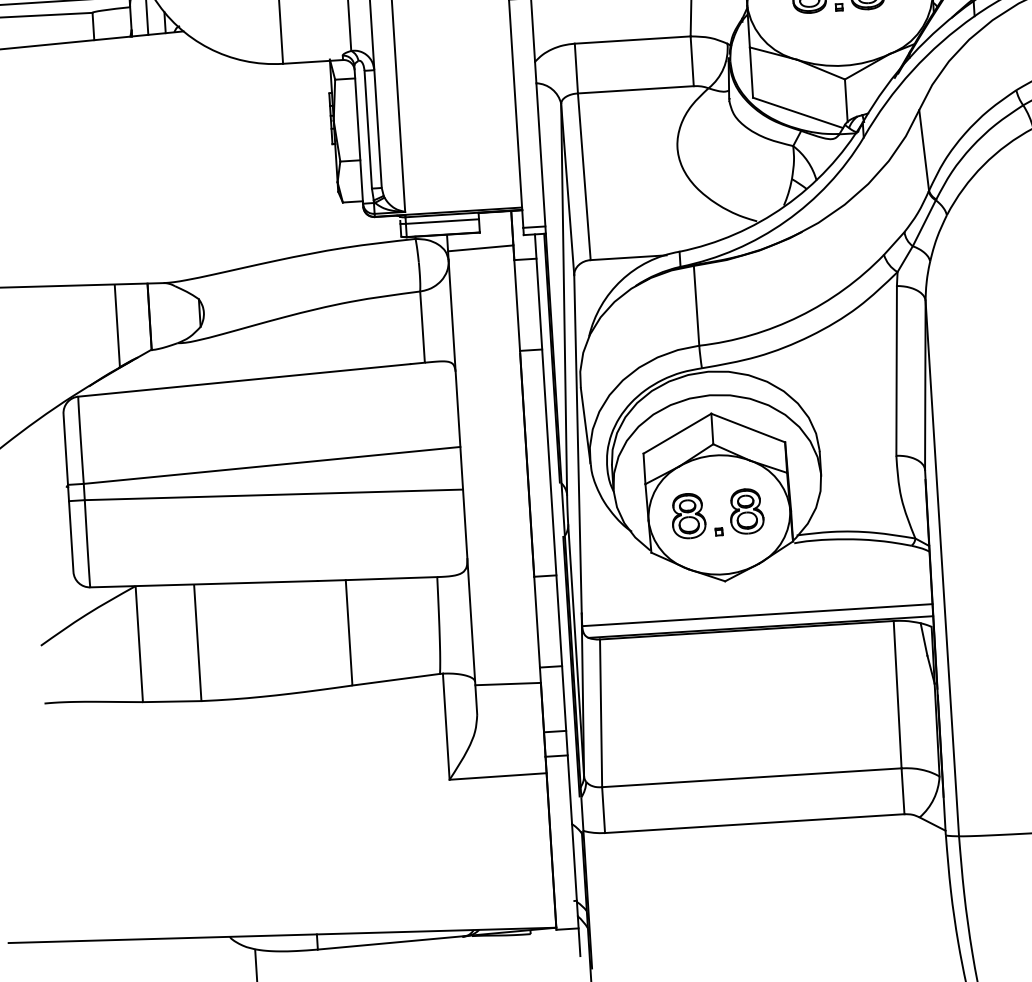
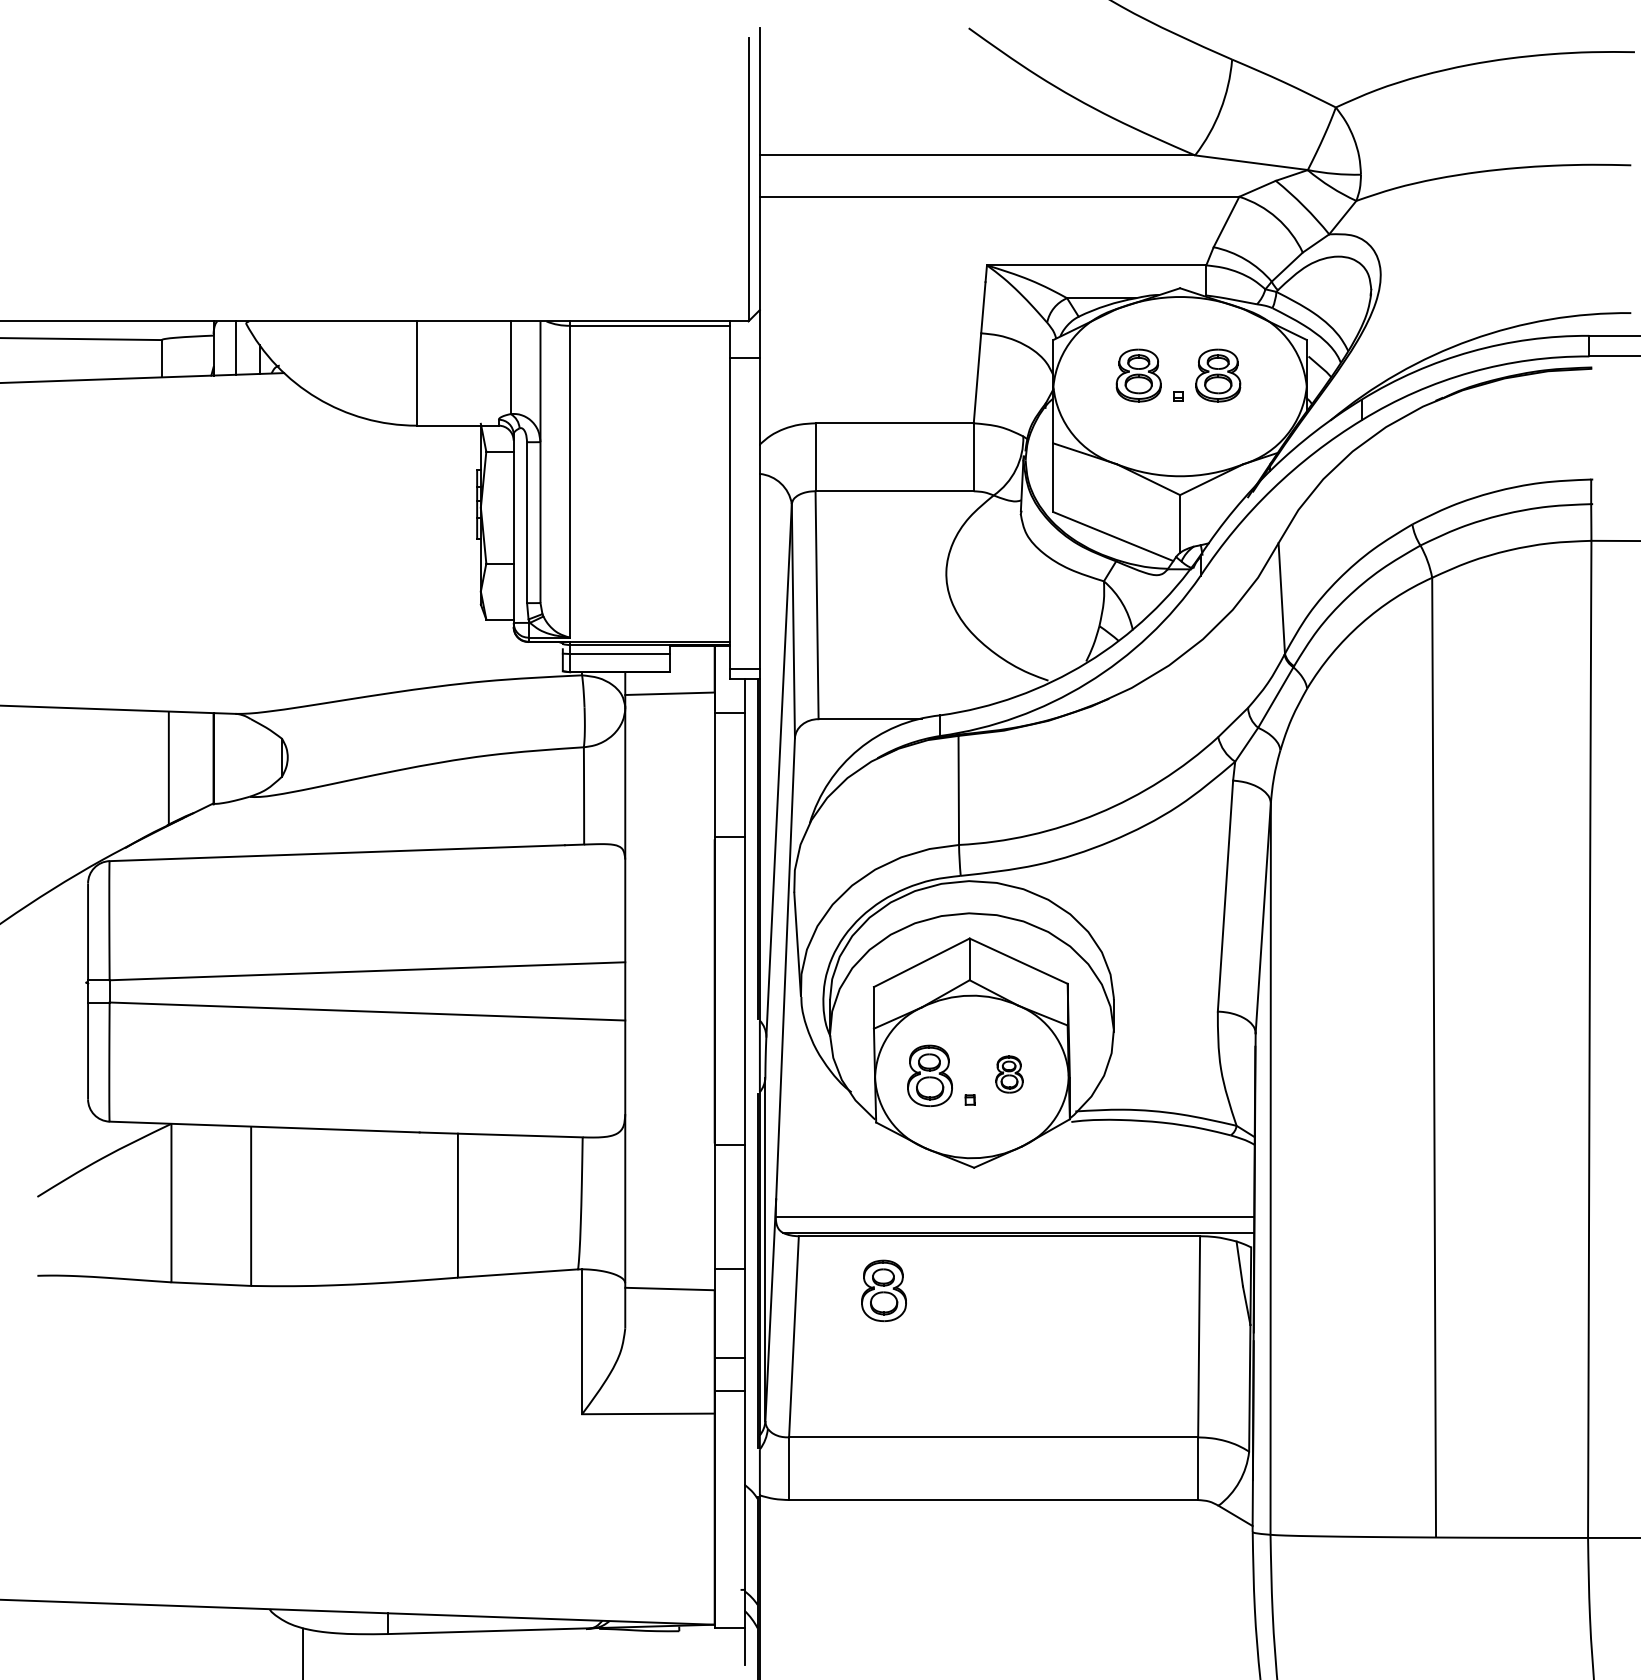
part: (746, 511) -> (1009, 1074), size x0.6
part: (664, 675) -> (883, 1290), added

